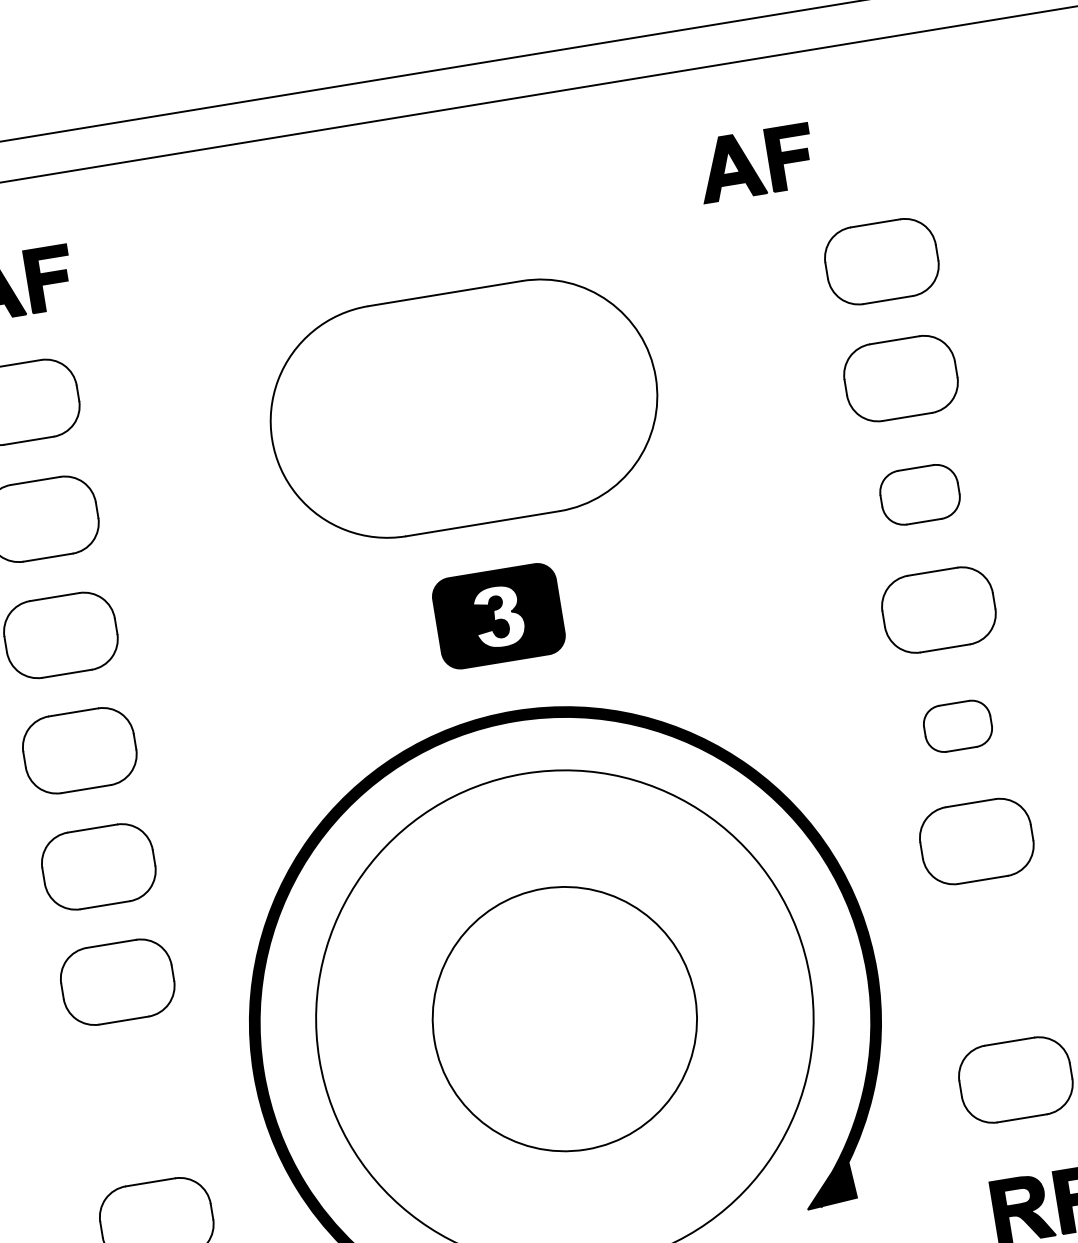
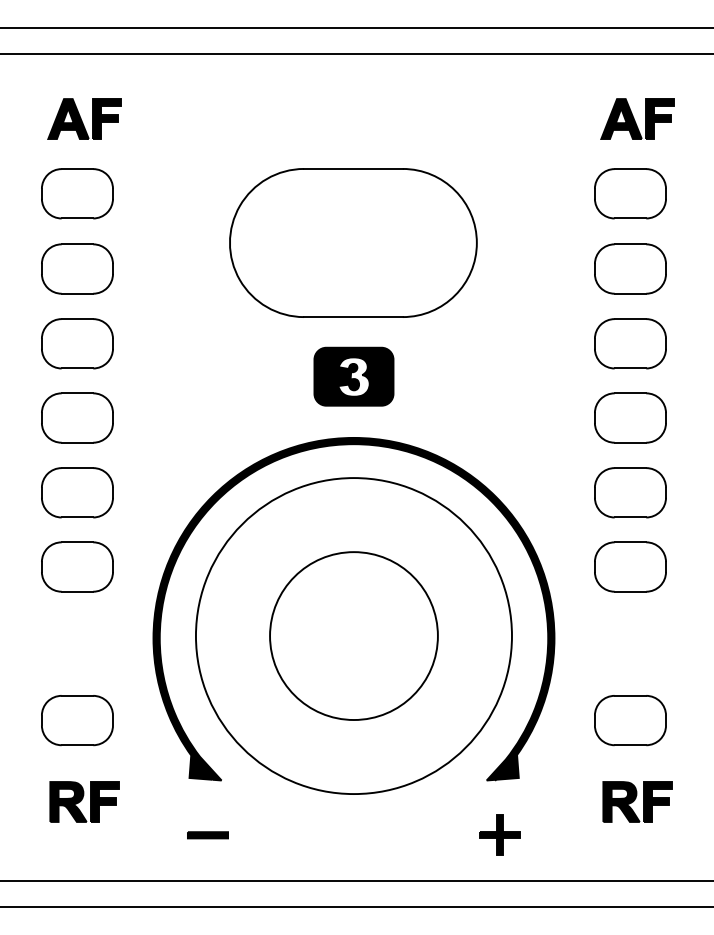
part: (755, 162) -> (637, 118), moved
part: (920, 494) -> (630, 343), size x1.43
part: (957, 725) -> (630, 492), size x1.67

